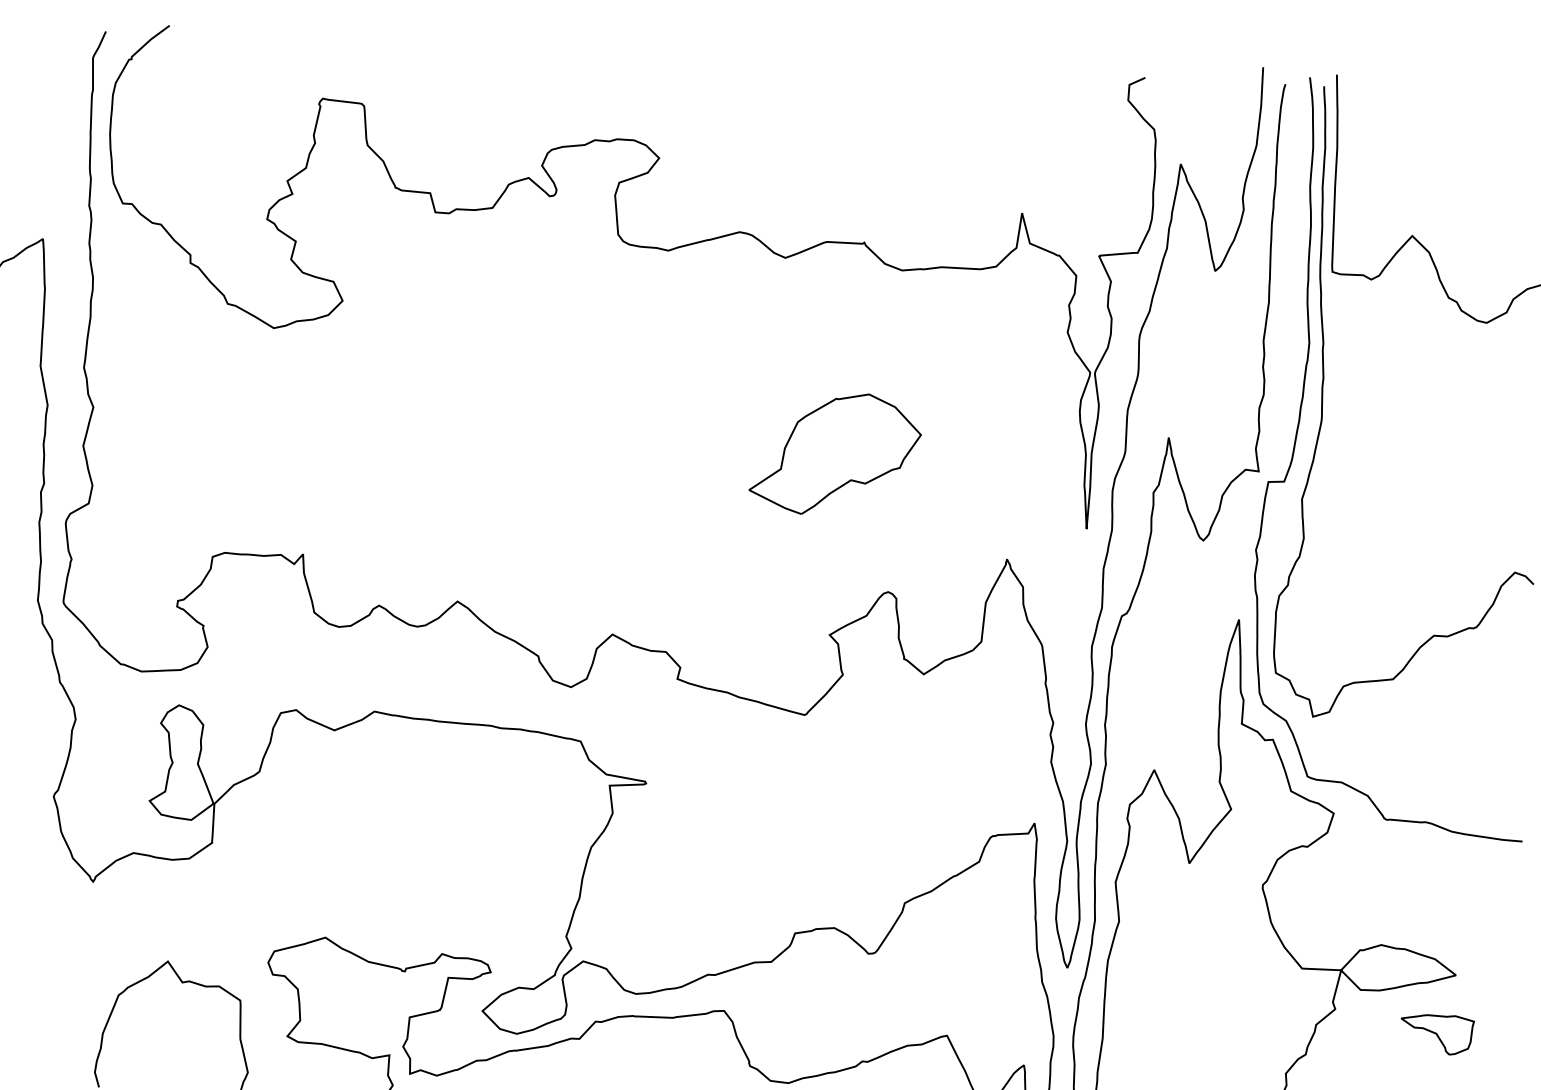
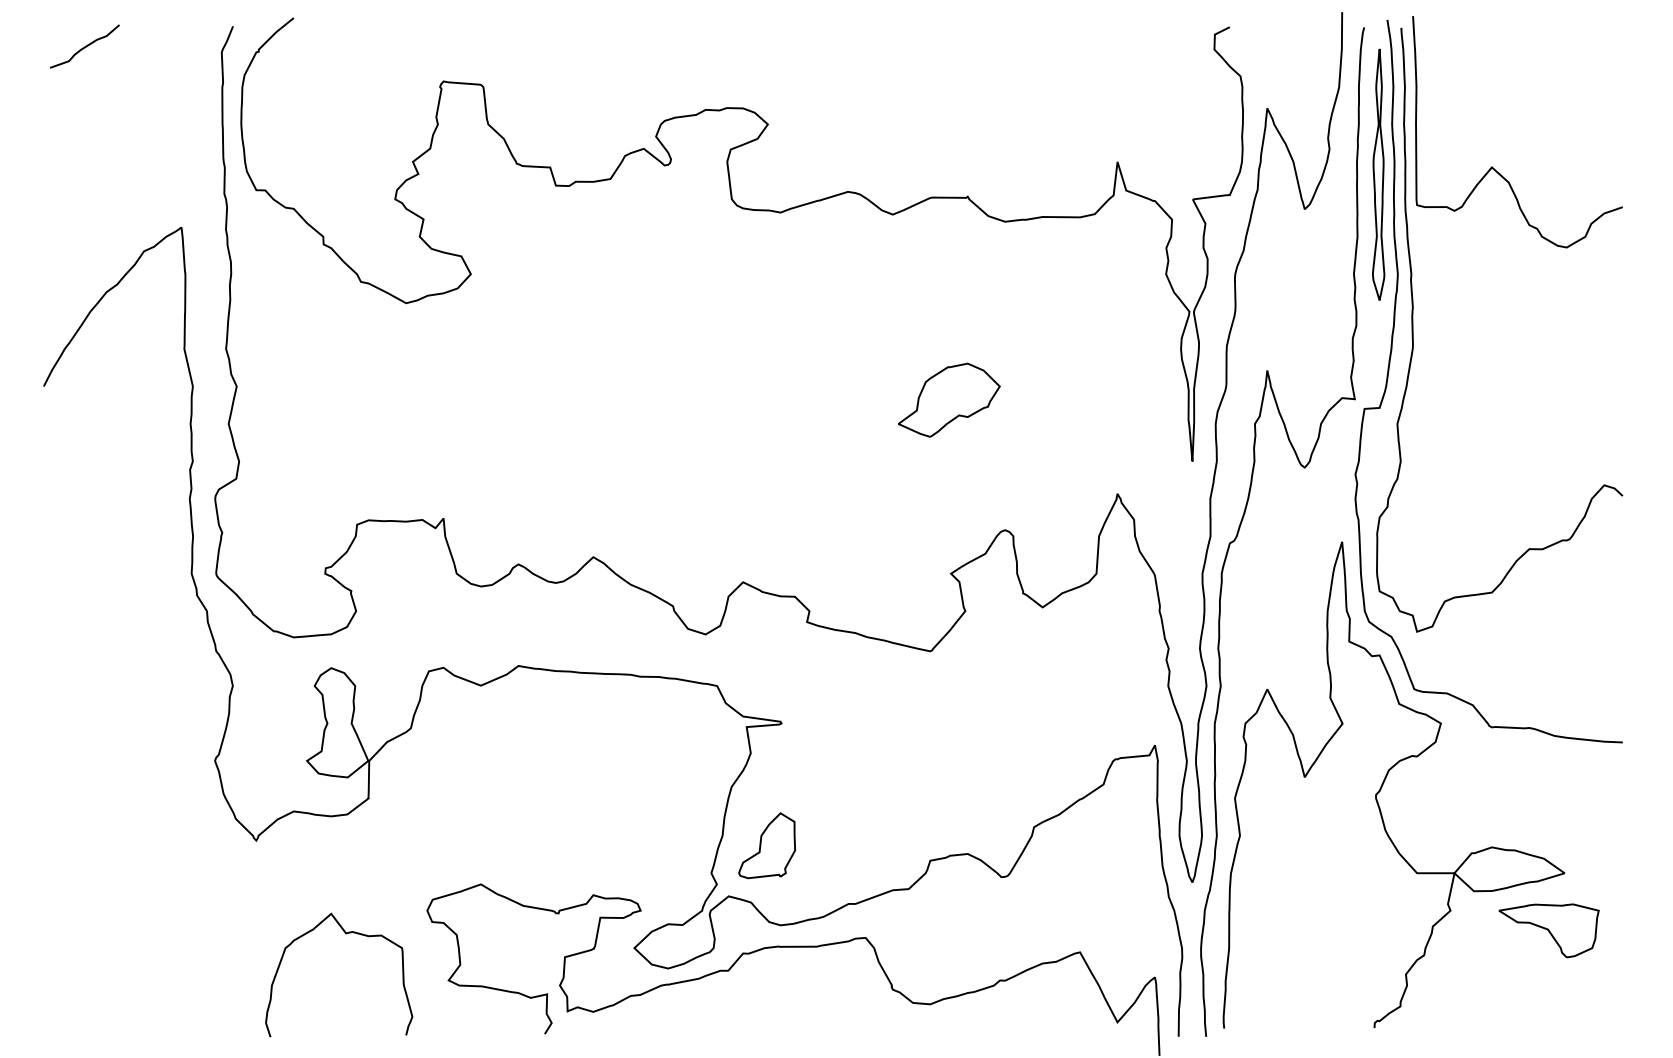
part: (1293, 238) -> (1378, 174), added
part: (836, 453) -> (949, 399), size x0.62
part: (624, 910) -> (766, 845), added
part: (1436, 1034) -> (1548, 930), size x1.43

